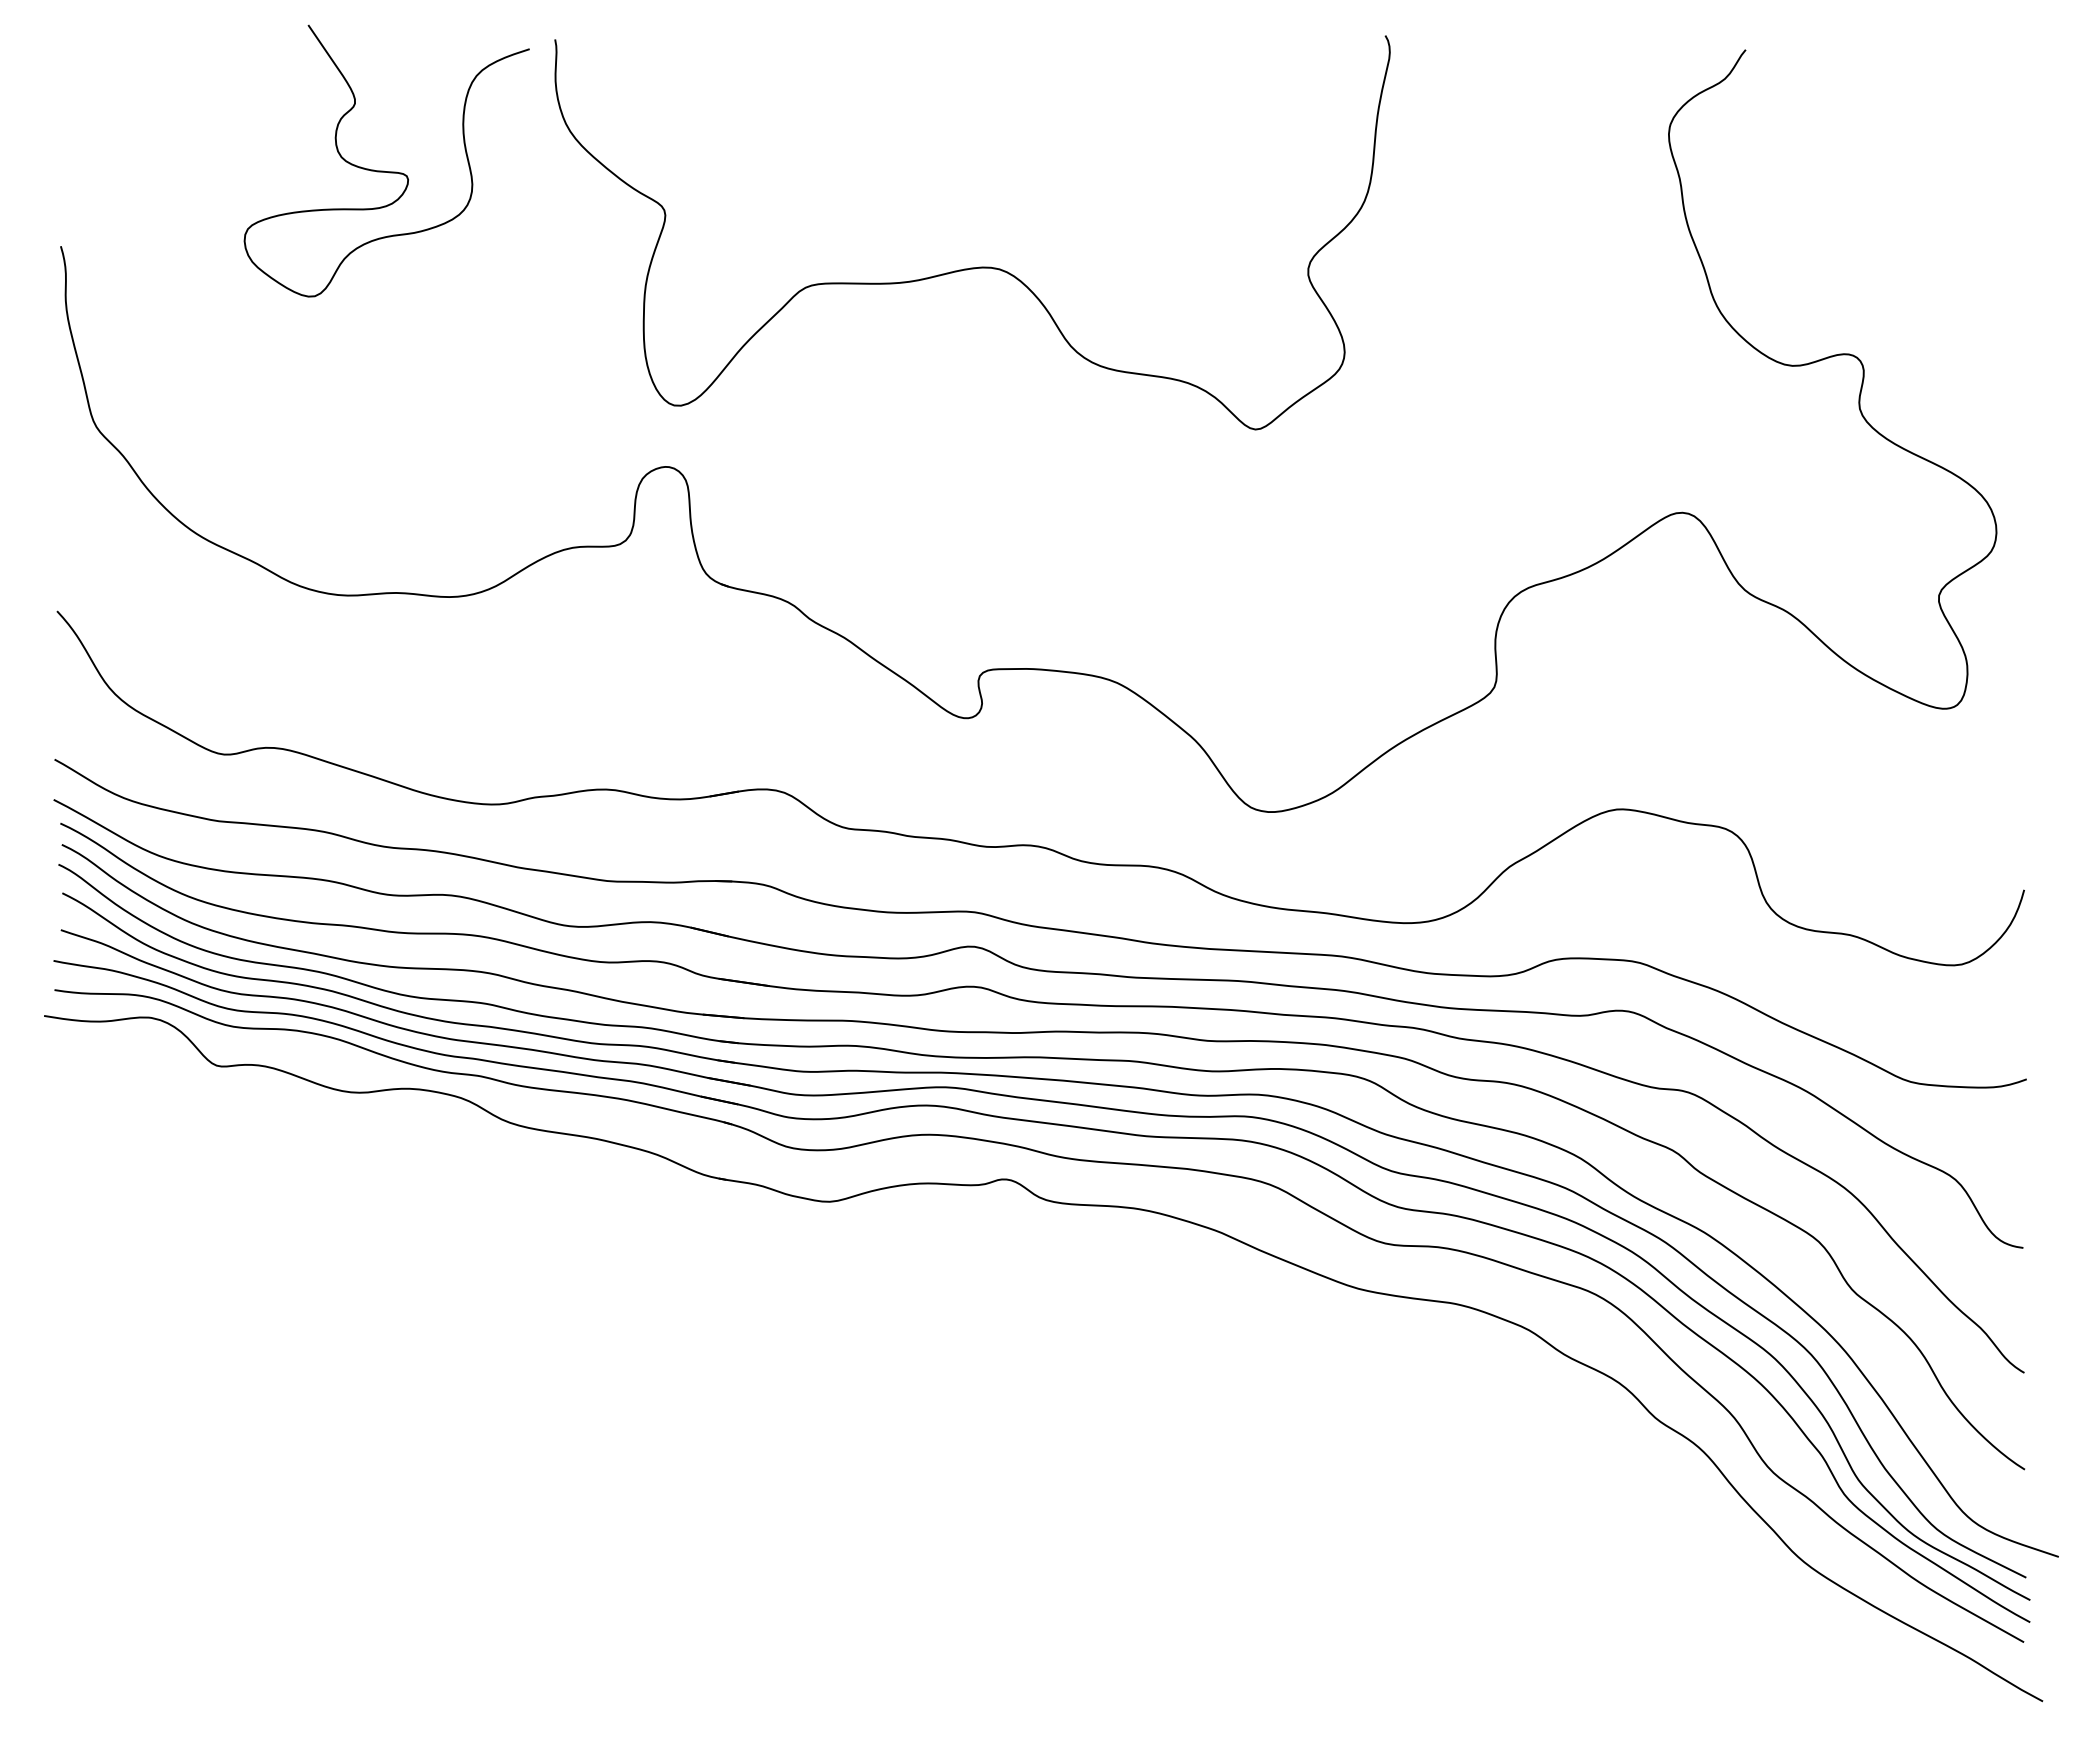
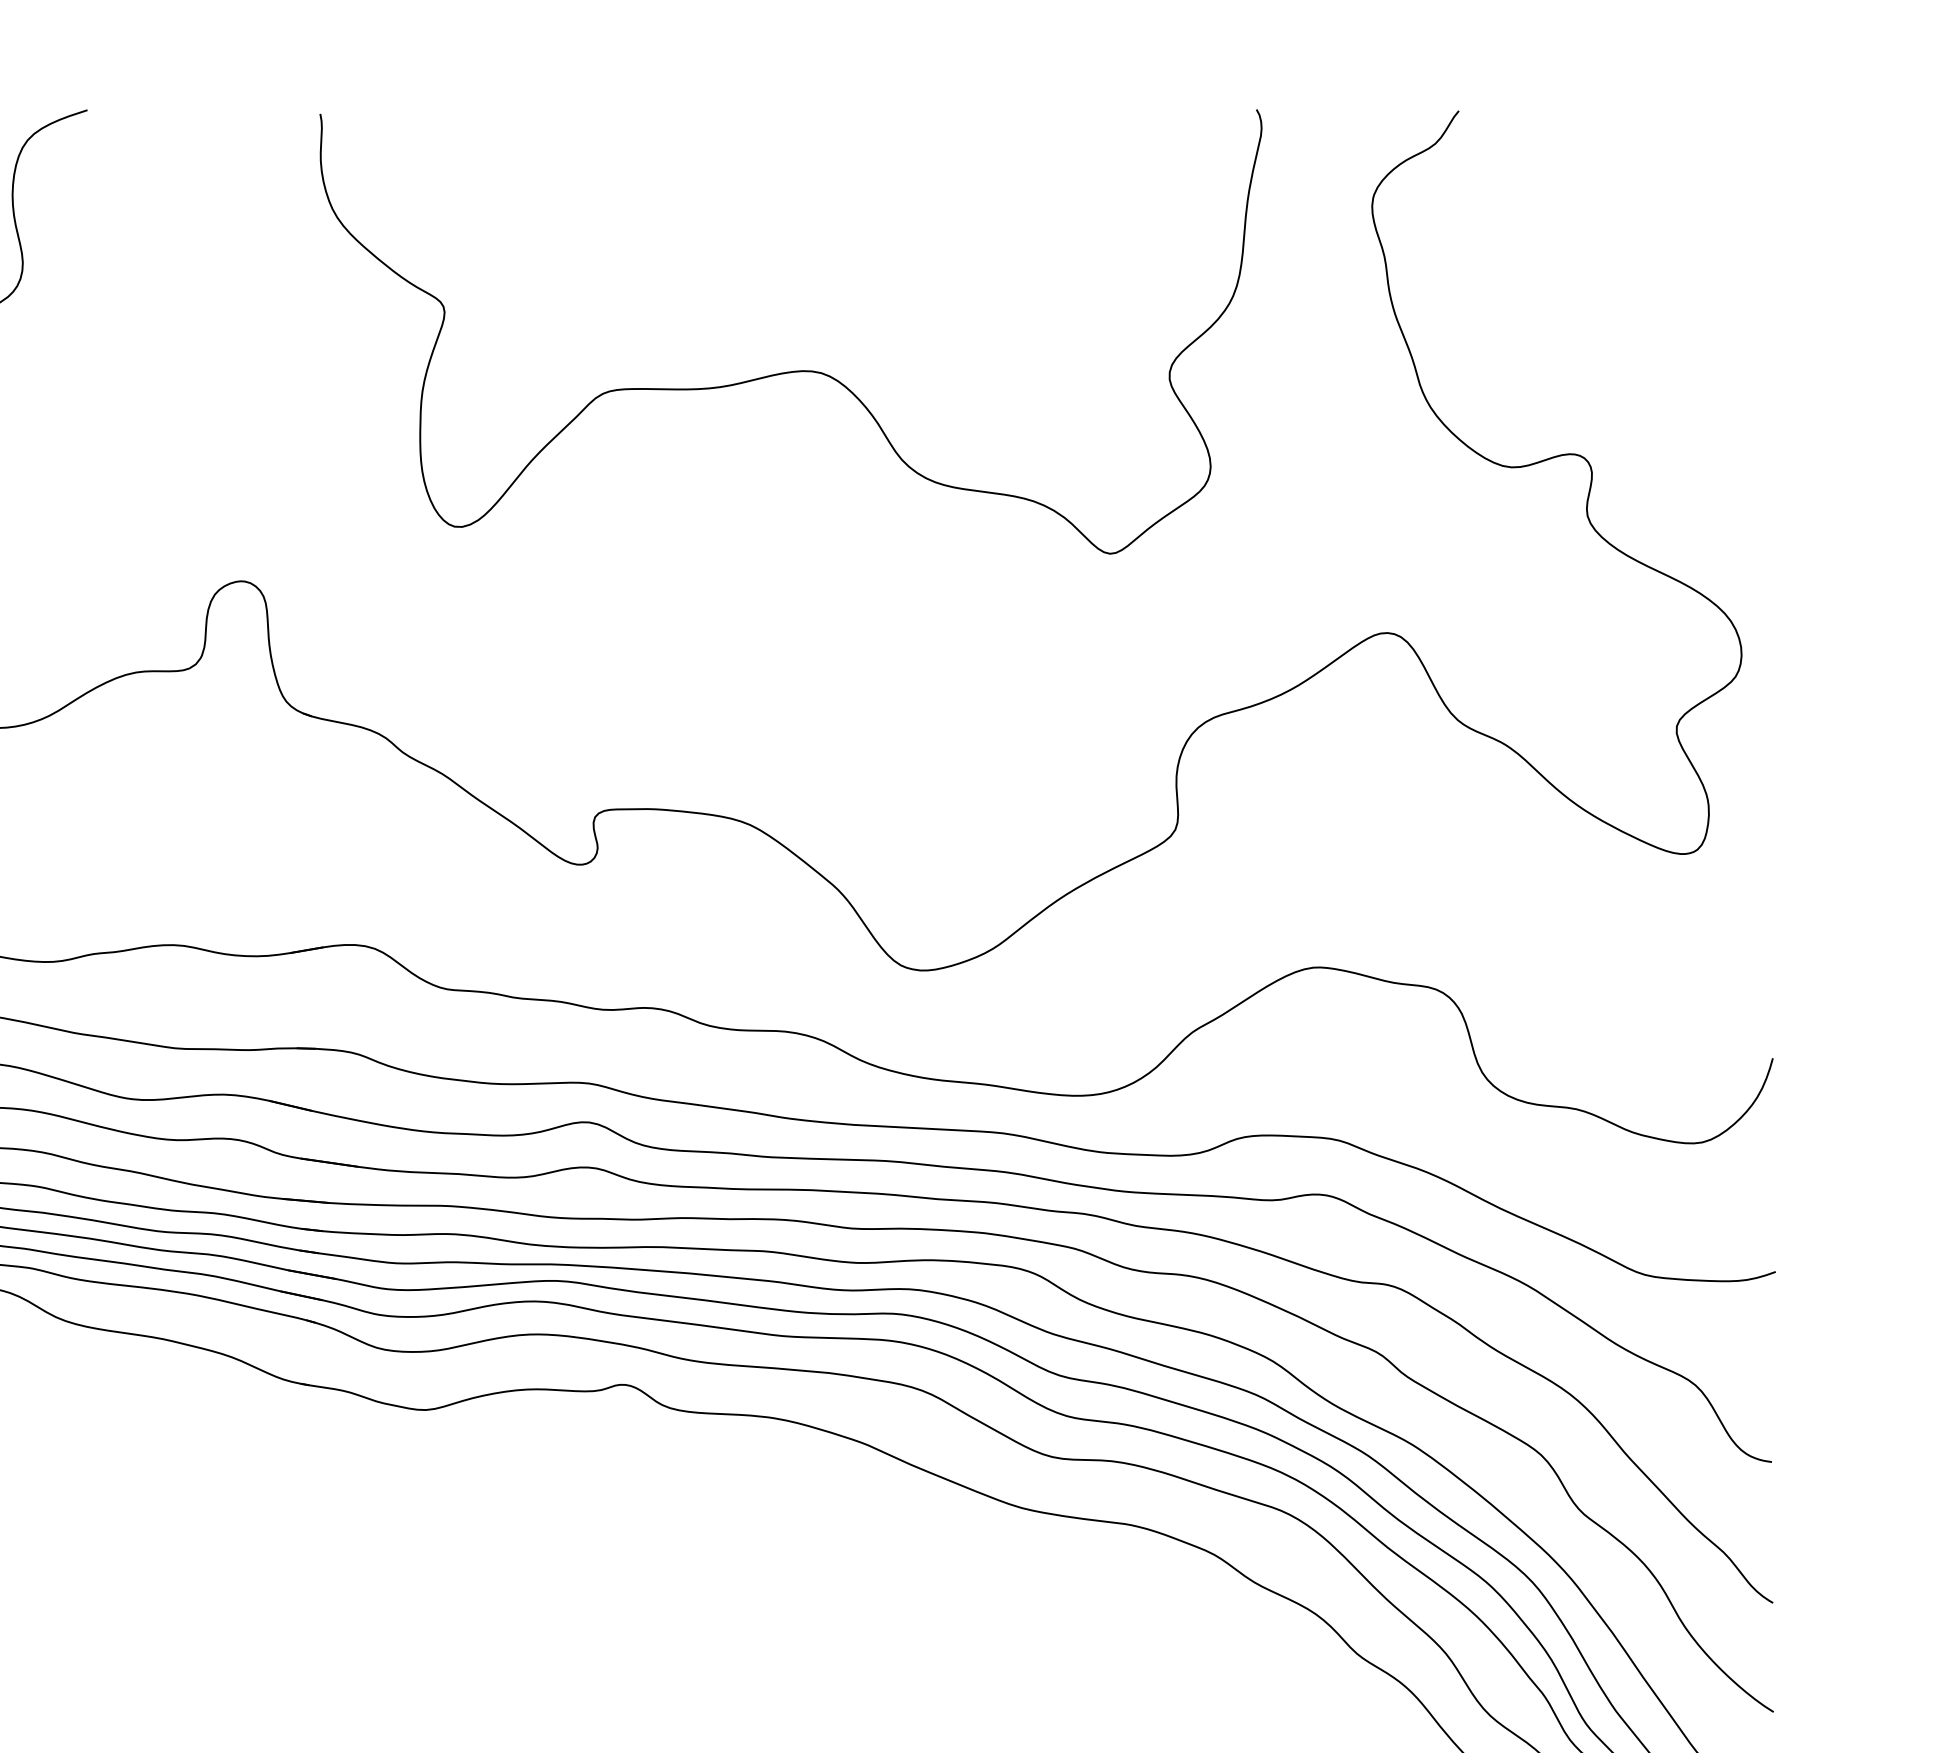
curve: (979, 266) -> (798, 369), moved

